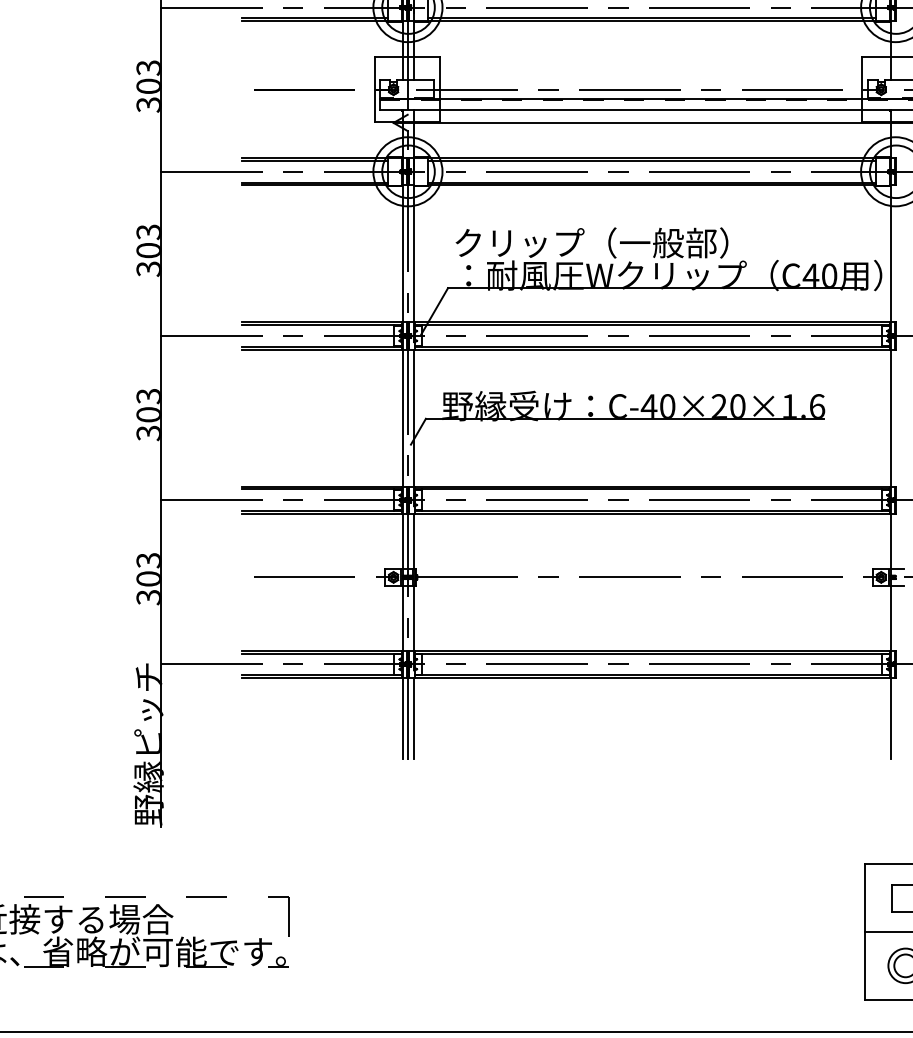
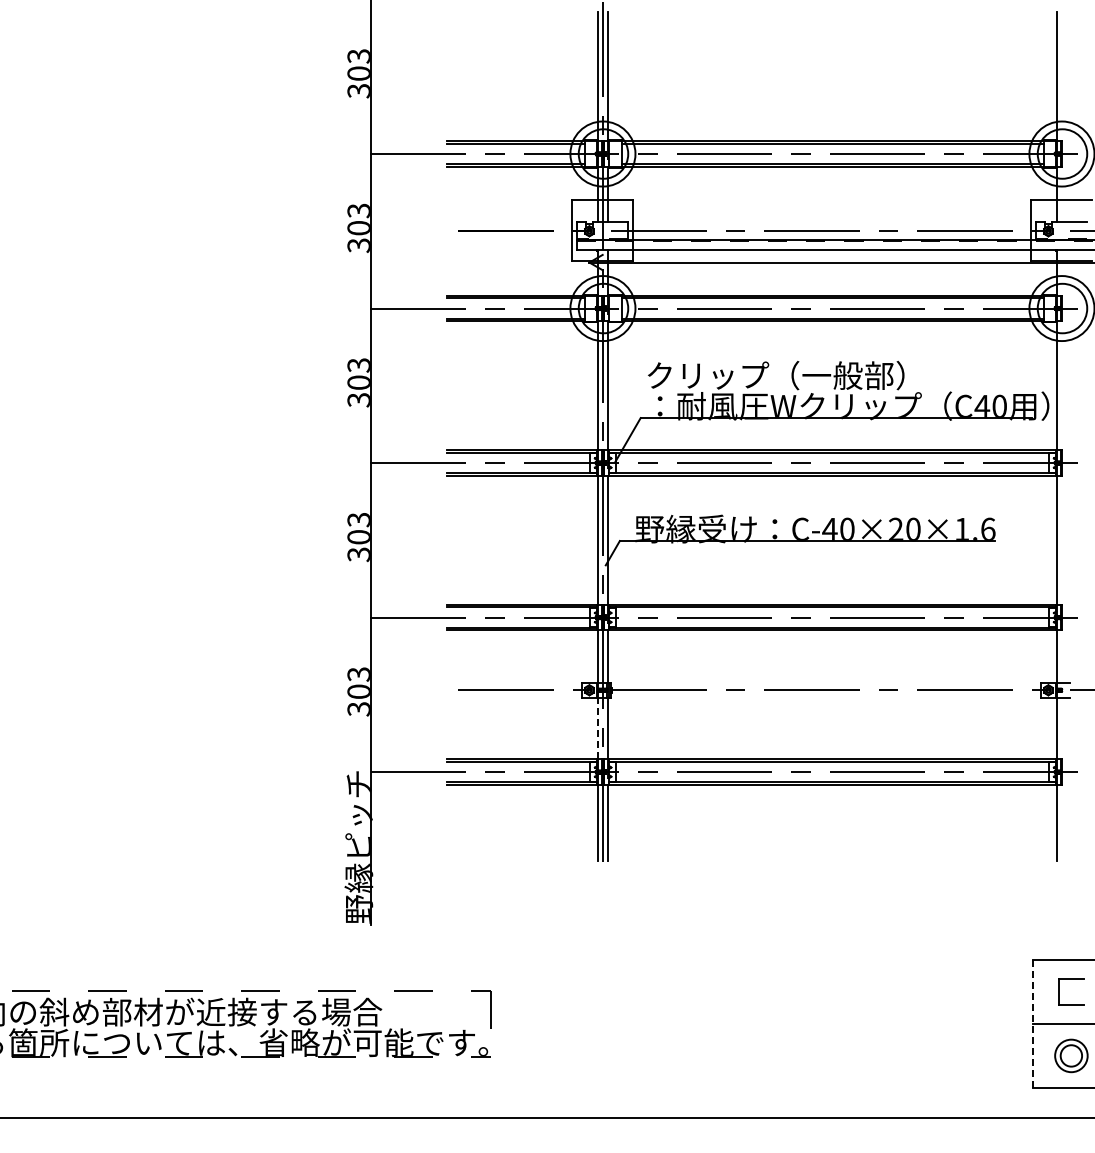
line: (403, 617) -> (598, 728), solid -> dashed
line: (864, 932) -> (1032, 1024), solid -> dashed

